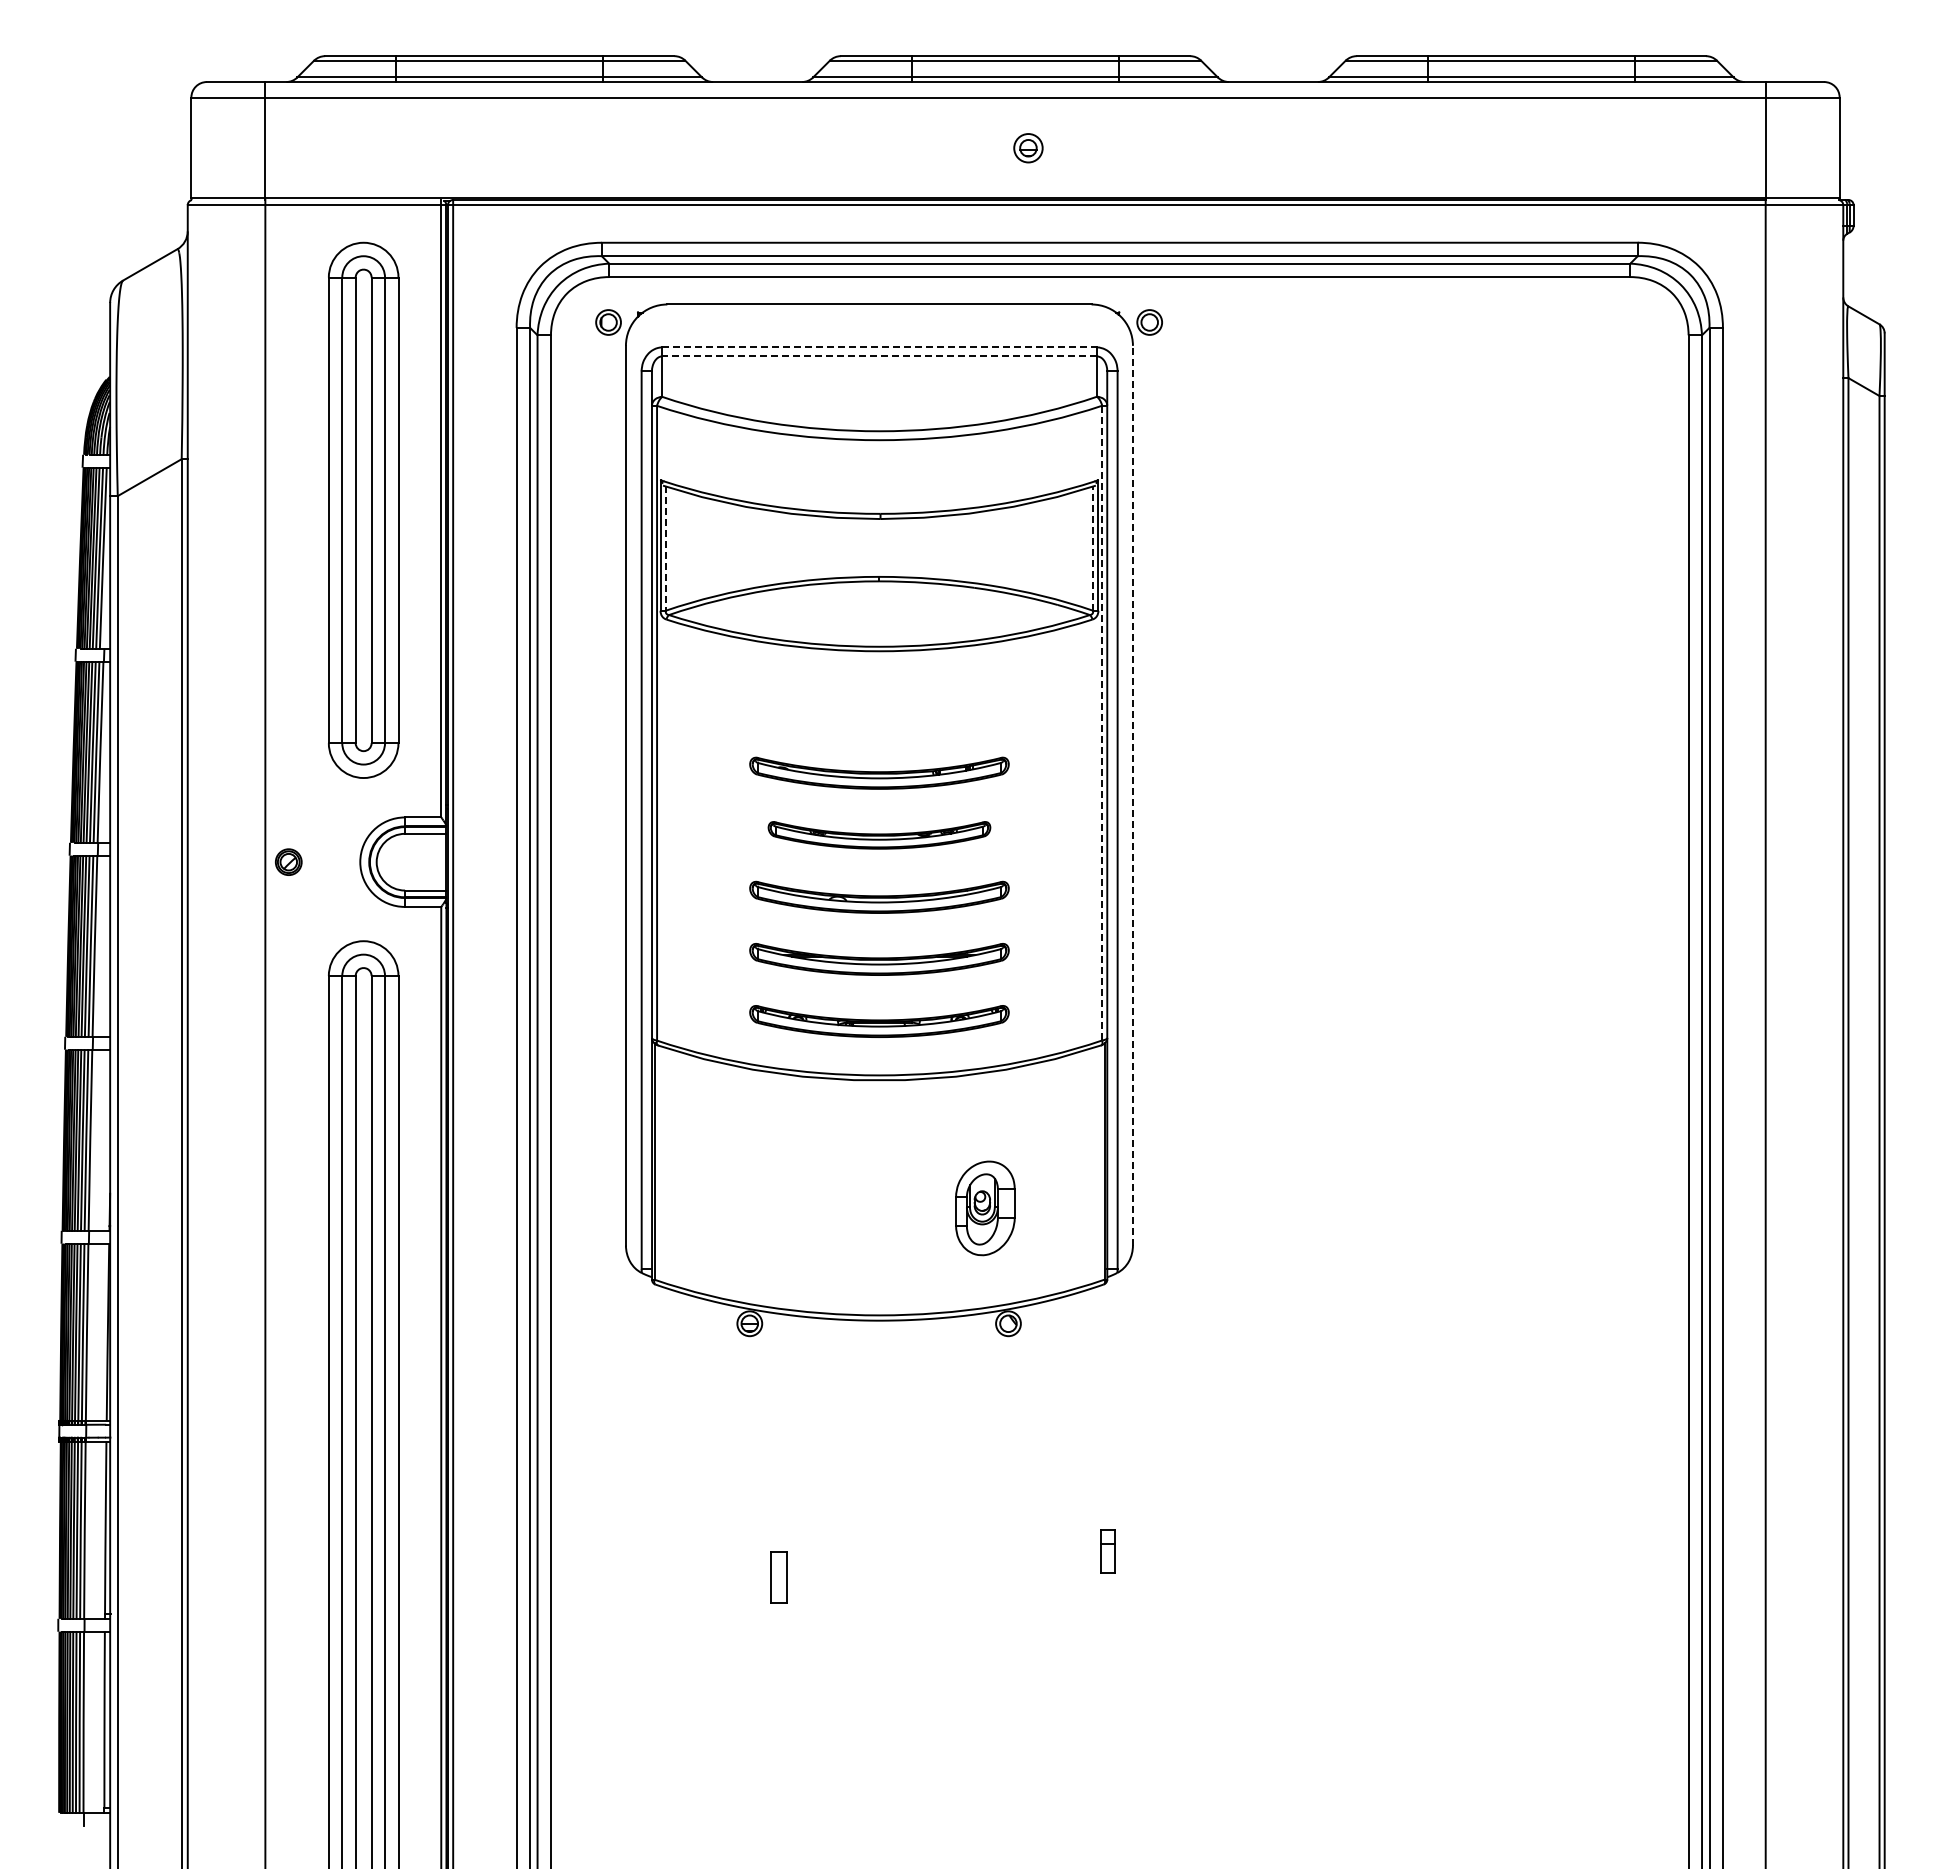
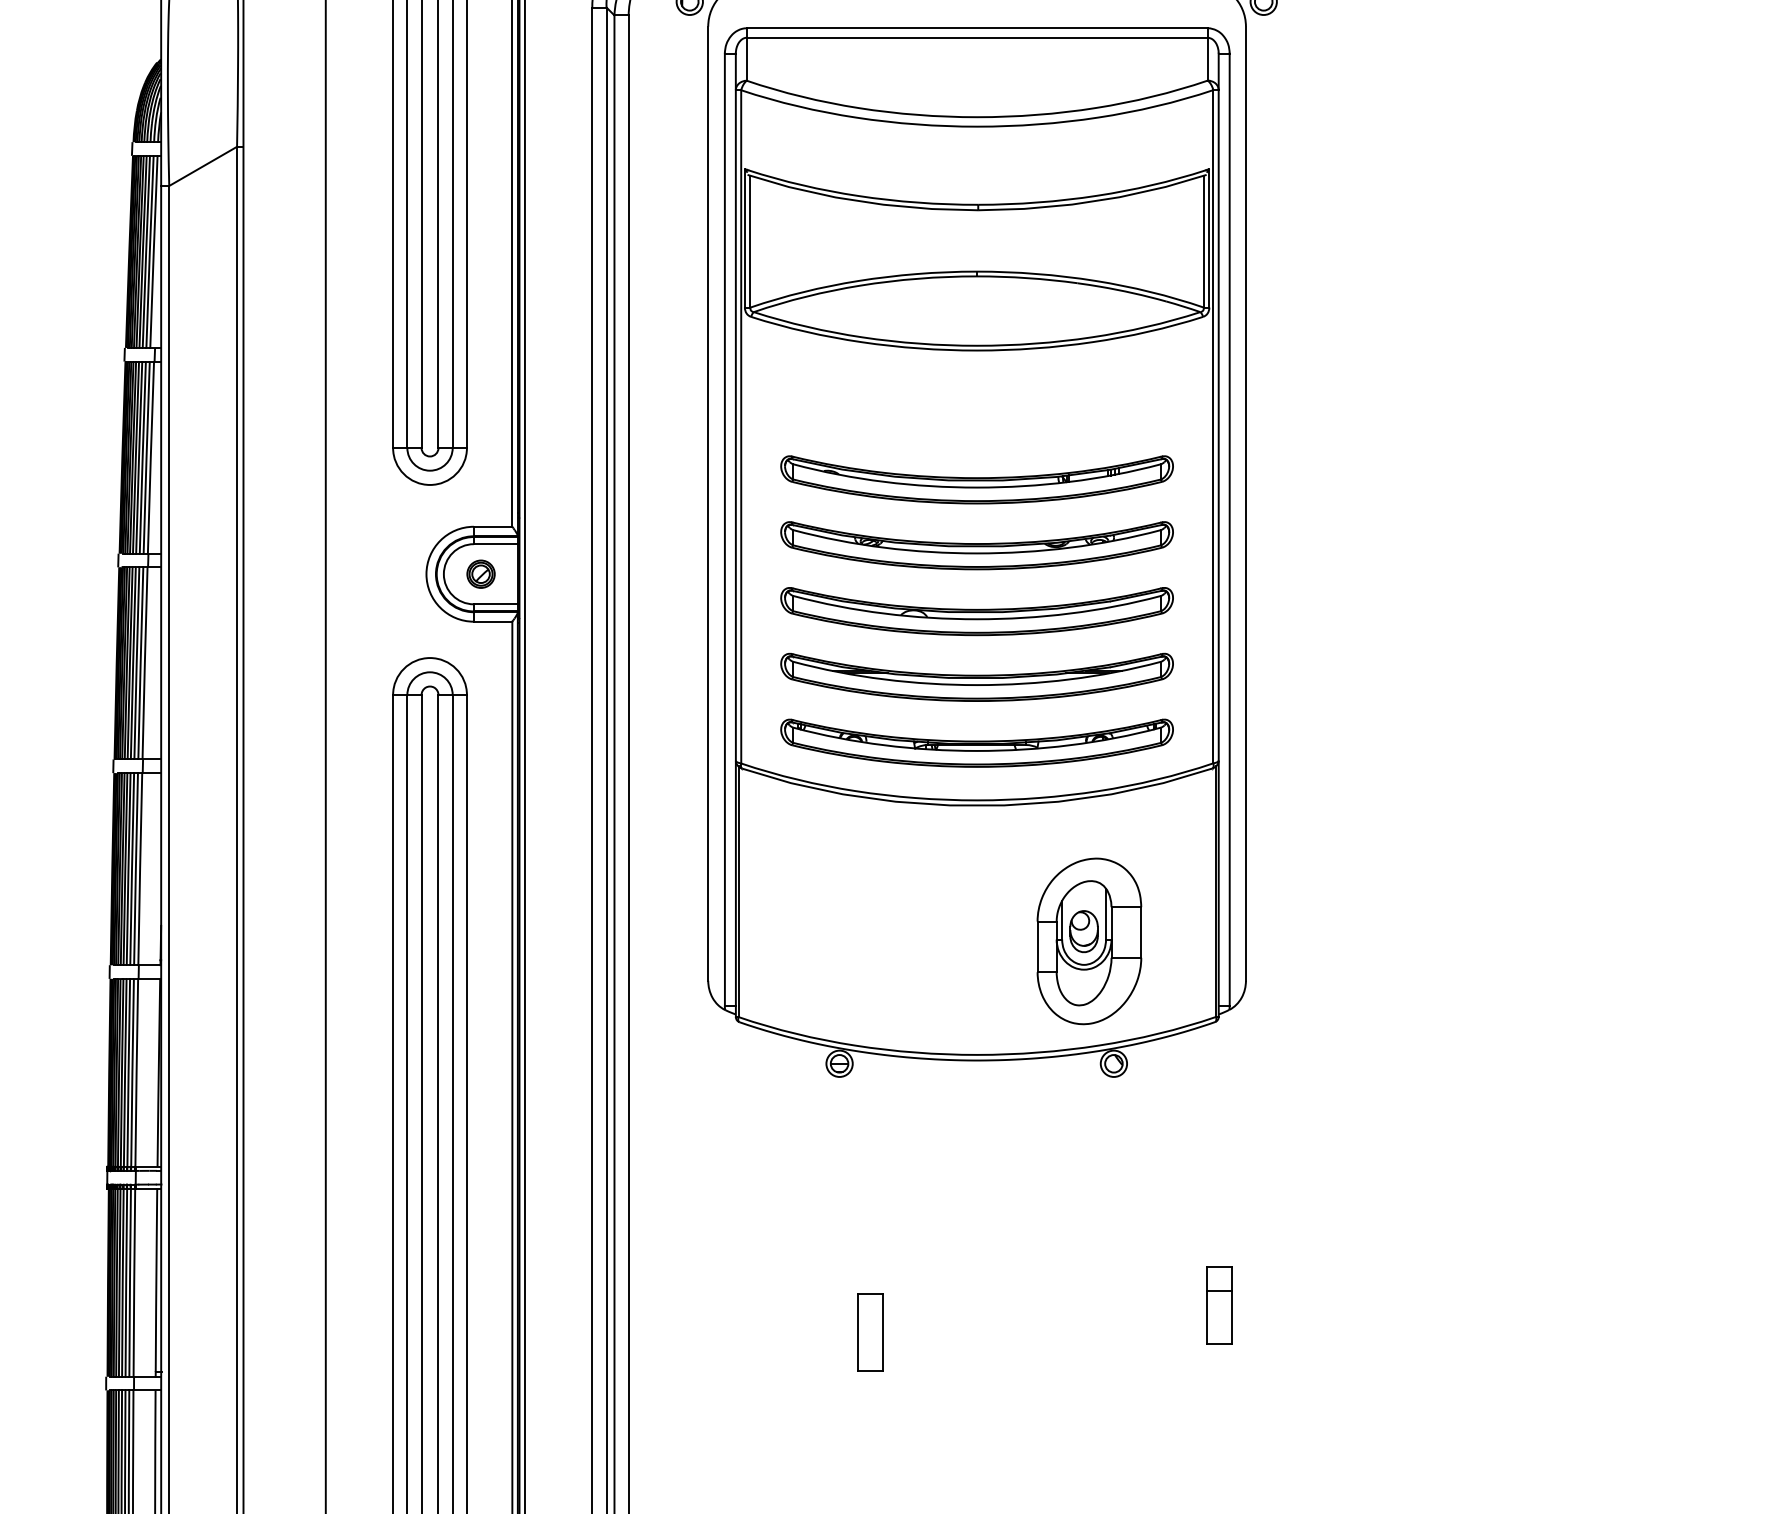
line: (880, 347) -> (978, 28), dashed -> solid
line: (879, 356) -> (977, 37), dashed -> solid
line: (1093, 548) -> (1204, 241), dashed -> solid
line: (665, 549) -> (750, 242), dashed -> solid
line: (1102, 723) -> (1213, 427), dashed -> solid
part: (879, 773) -> (977, 480), size x1.43
line: (1132, 795) -> (1245, 503), dashed -> solid
part: (879, 835) -> (977, 545), size x1.67
part: (288, 861) -> (480, 573), moved
part: (879, 897) -> (977, 611), size x1.43
part: (879, 959) -> (977, 677), size x1.43
part: (879, 1021) -> (977, 743), size x1.43
part: (985, 1208) -> (1089, 941), size x1.67
part: (1107, 1551) -> (1218, 1305), size x1.67
part: (779, 1577) -> (871, 1332), size x1.43

